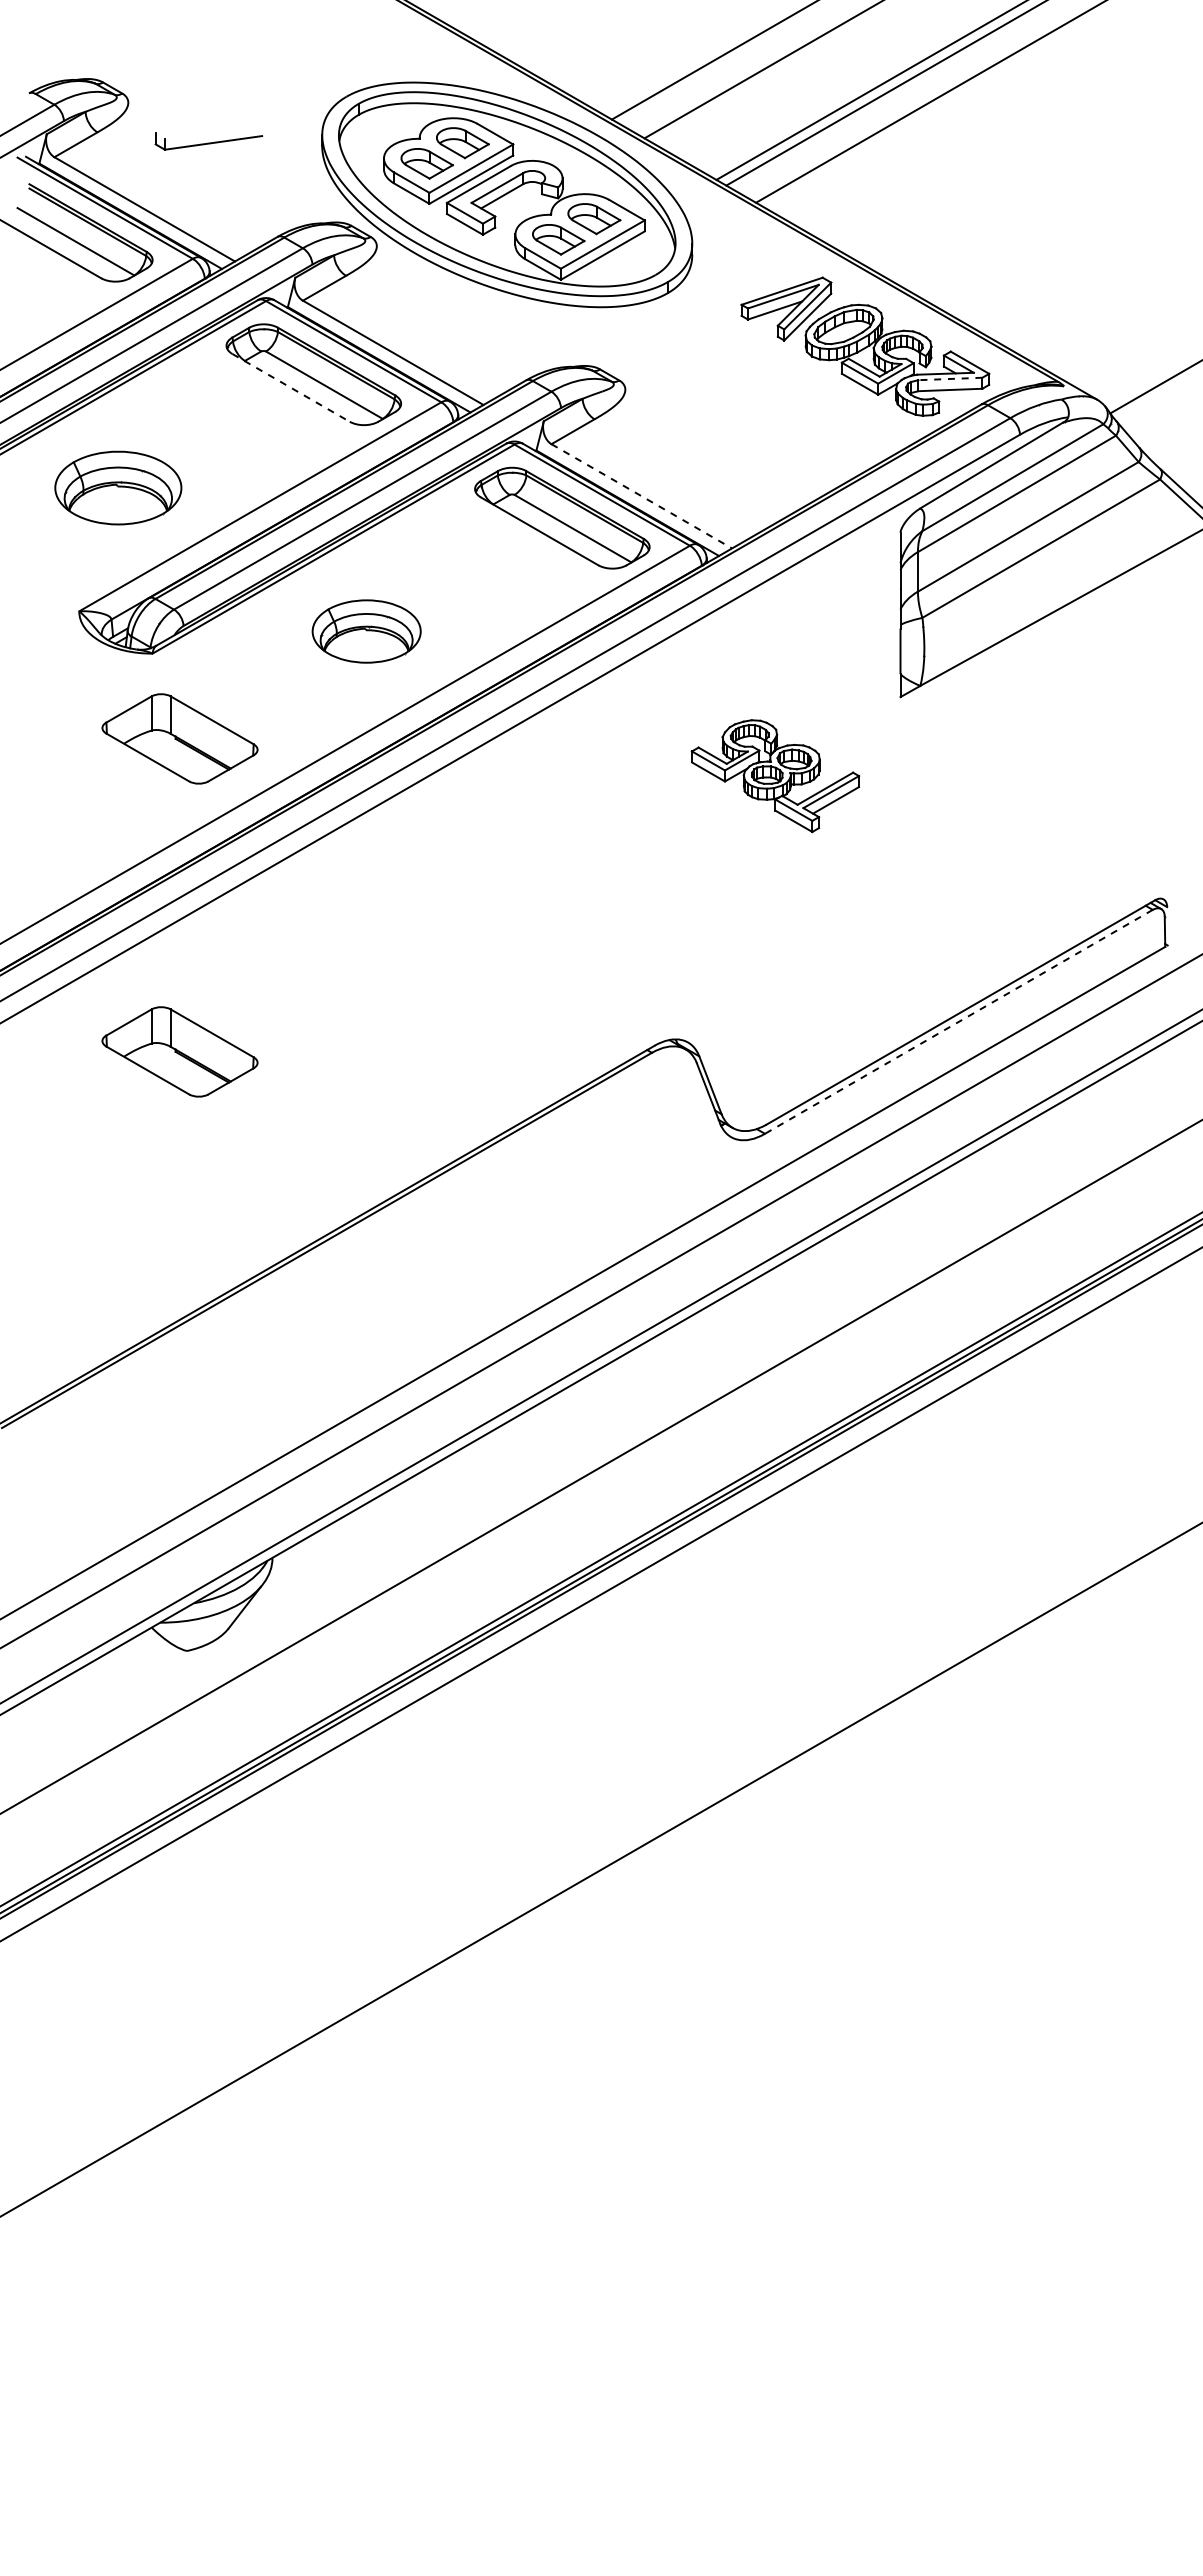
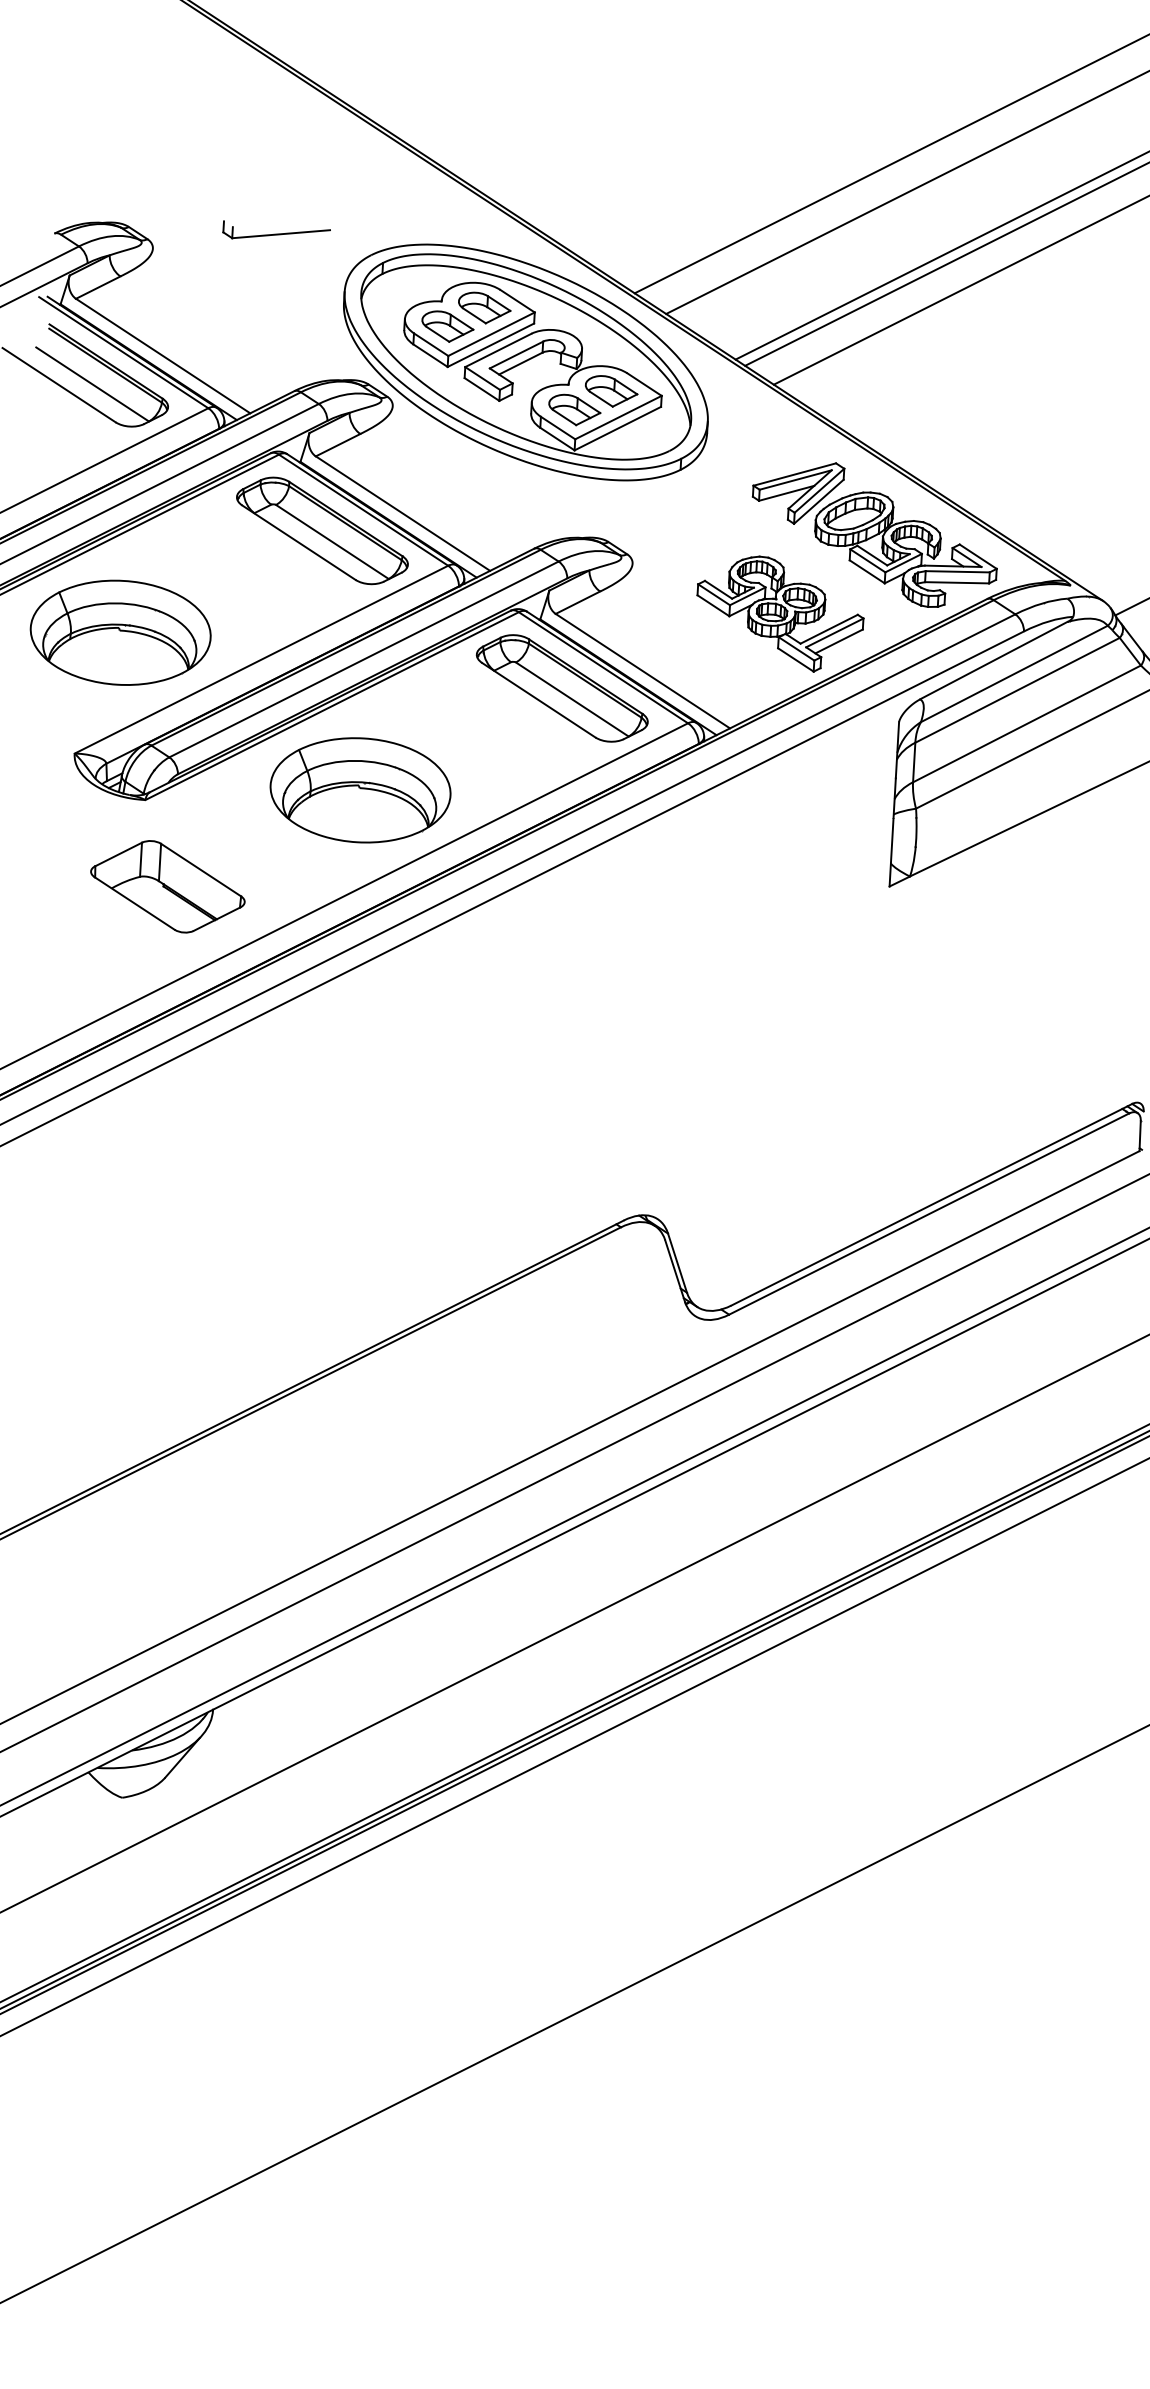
part: (208, 141) -> (276, 232), moved
line: (949, 378) -> (956, 571), dashed -> solid
line: (291, 387) -> (299, 542), dashed -> solid
part: (118, 487) -> (120, 632), size x1.43
line: (642, 496) -> (643, 671), dashed -> solid
part: (366, 631) -> (360, 790), size x1.67
part: (775, 776) -> (780, 614), moved
line: (958, 1021) -> (928, 1213), dashed -> solid
part: (179, 1051) -> (149, 1198), removed

